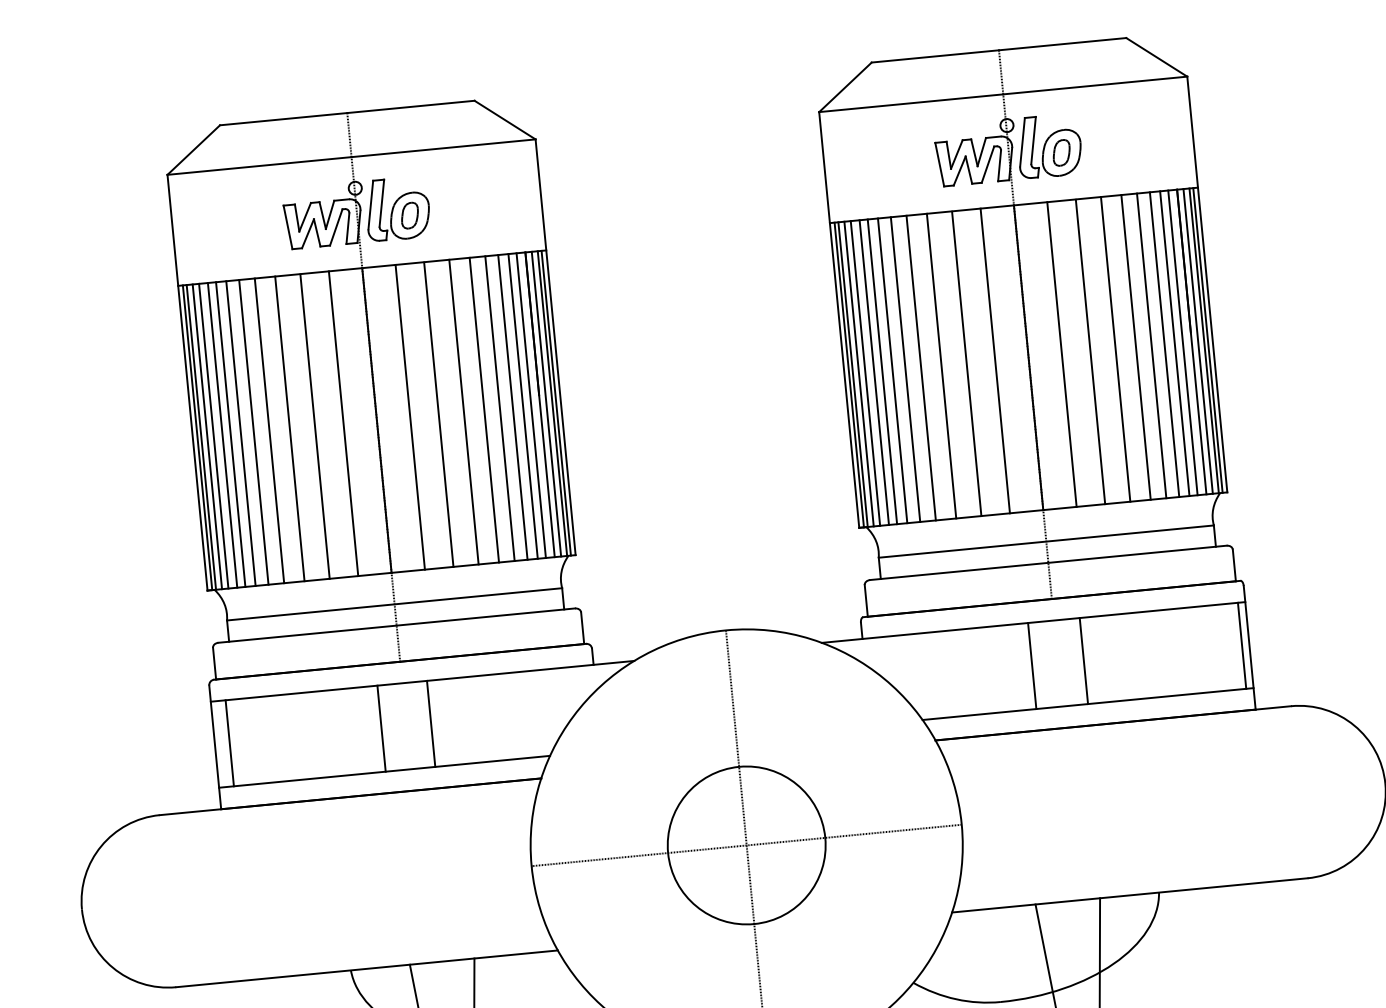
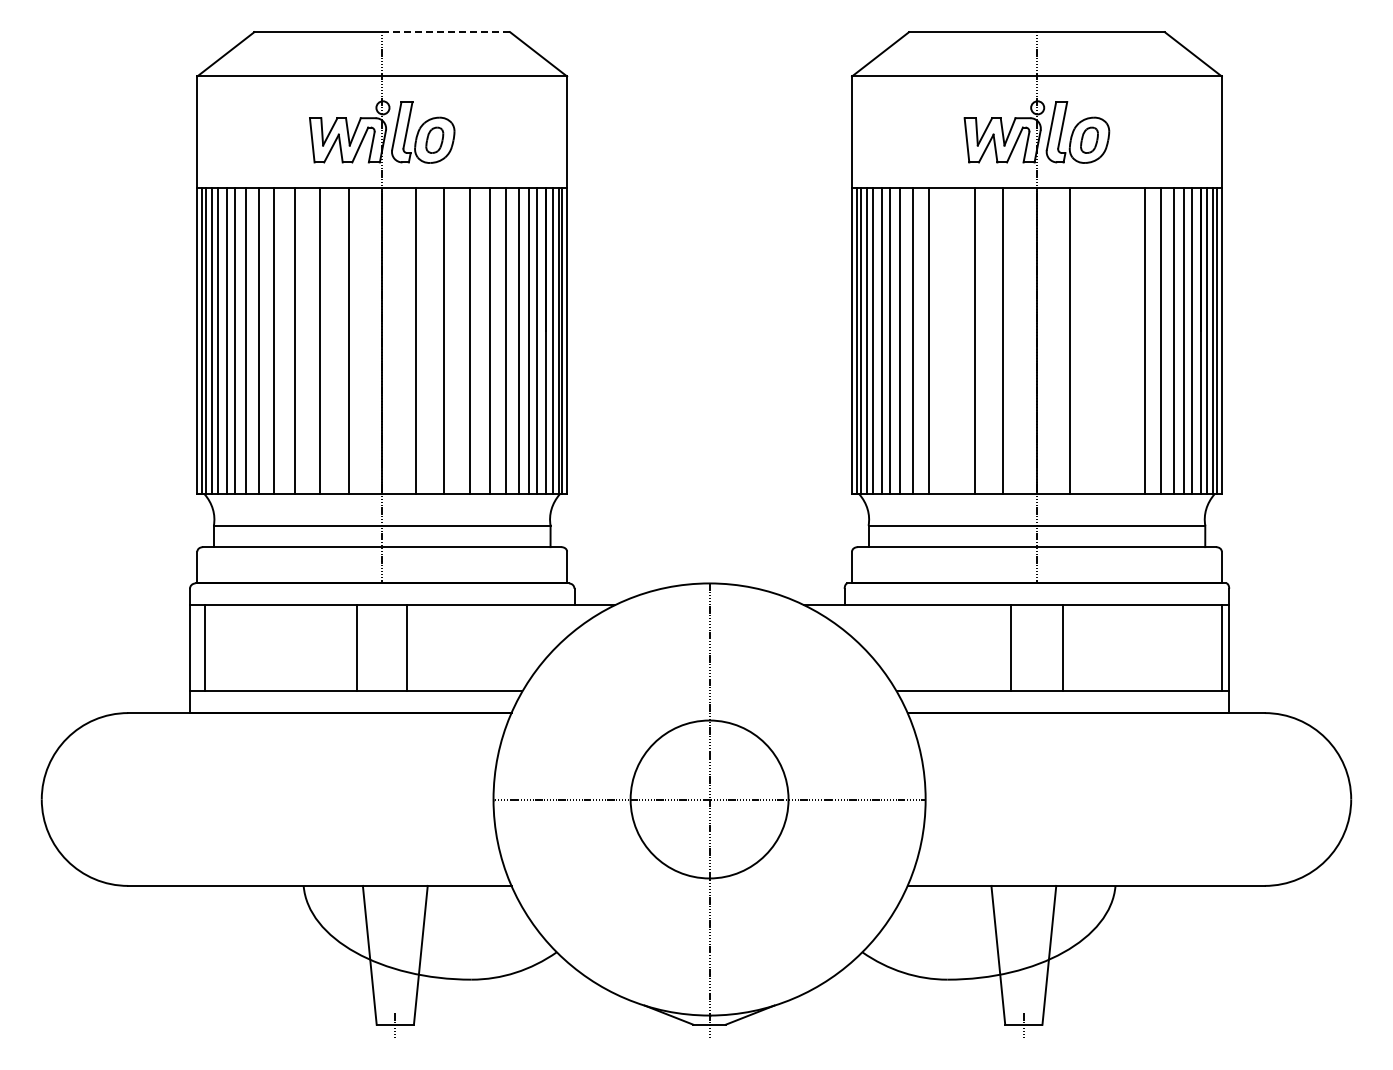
line: (411, 107) -> (446, 32), solid -> dashed
line: (1115, 349) -> (1124, 341), removed
line: (1090, 352) -> (1099, 341), removed
line: (941, 366) -> (949, 341), removed

